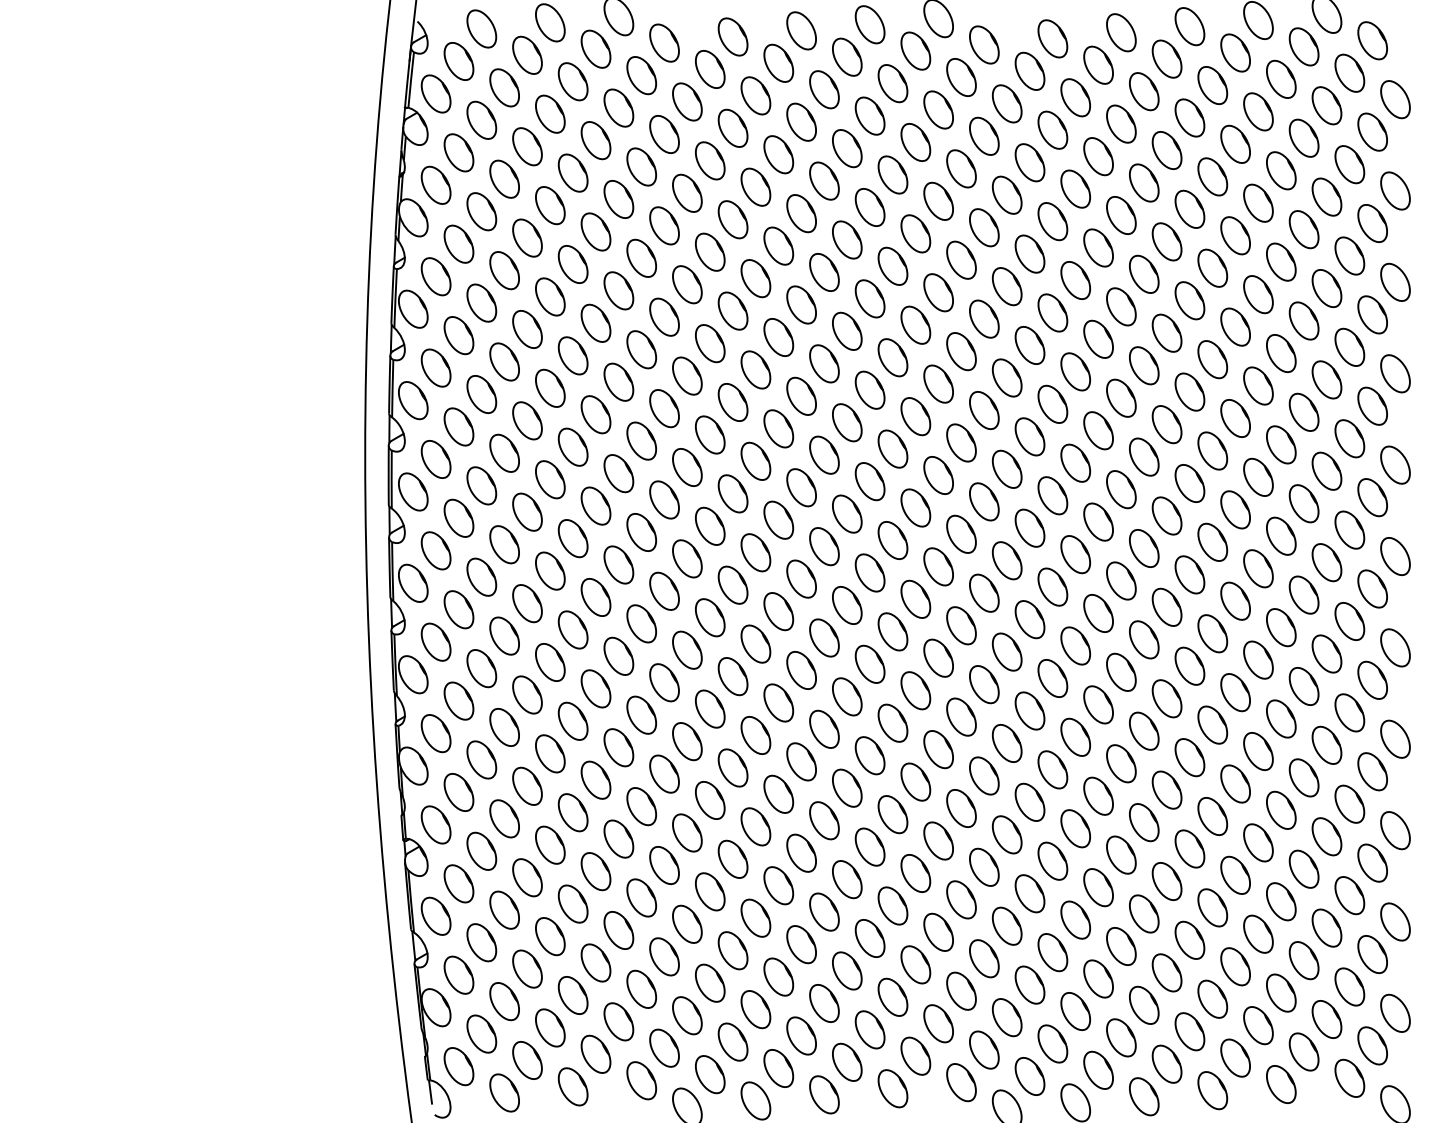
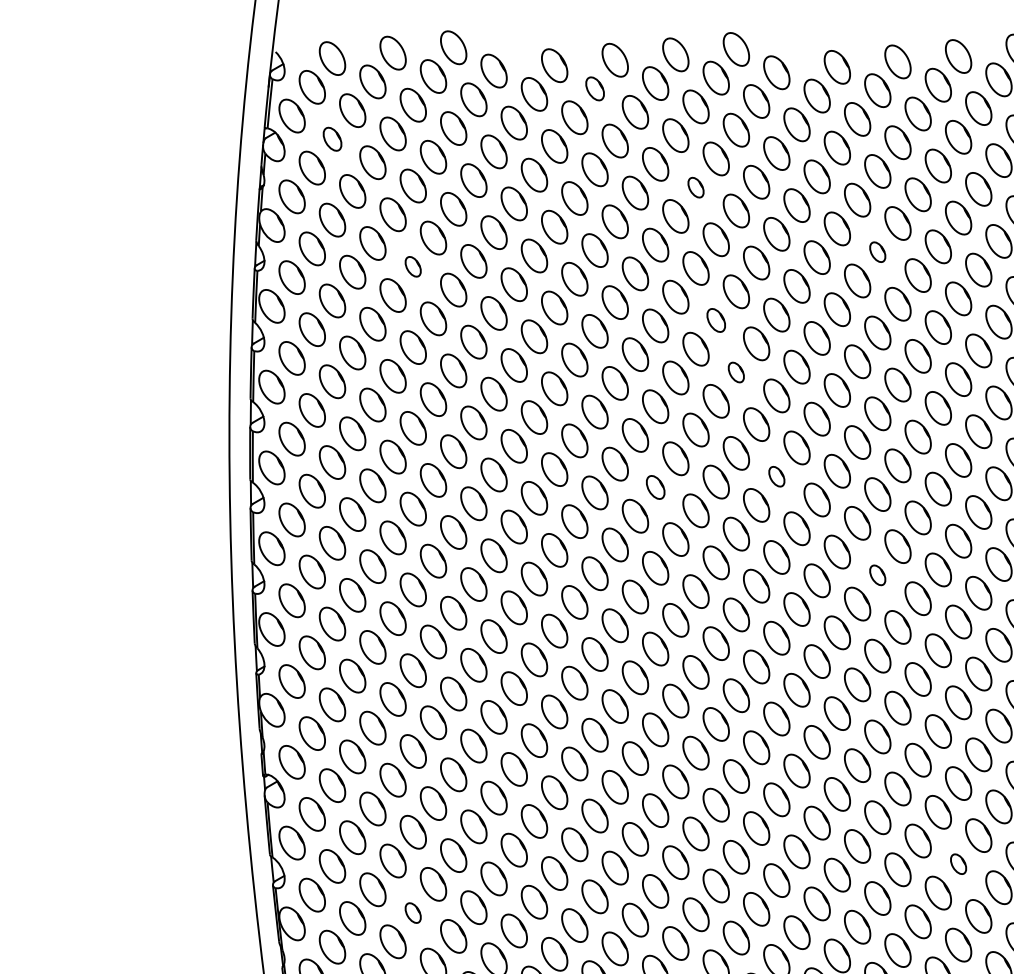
part: (778, 62) -> (594, 88), size x0.7
part: (481, 119) -> (332, 138), size x0.7
part: (892, 174) -> (695, 187), size x0.6
part: (1098, 247) -> (877, 251), size x0.6
part: (572, 264) -> (412, 266), size x0.6
part: (915, 324) -> (715, 319), size x0.7
part: (938, 383) -> (736, 372), size x0.6
part: (984, 501) -> (776, 476), size x0.6
part: (847, 513) -> (655, 486), size x0.7
part: (1098, 613) -> (877, 575), size x0.6
part: (1189, 939) -> (958, 863), size x0.6
part: (572, 995) -> (412, 913), size x0.6

